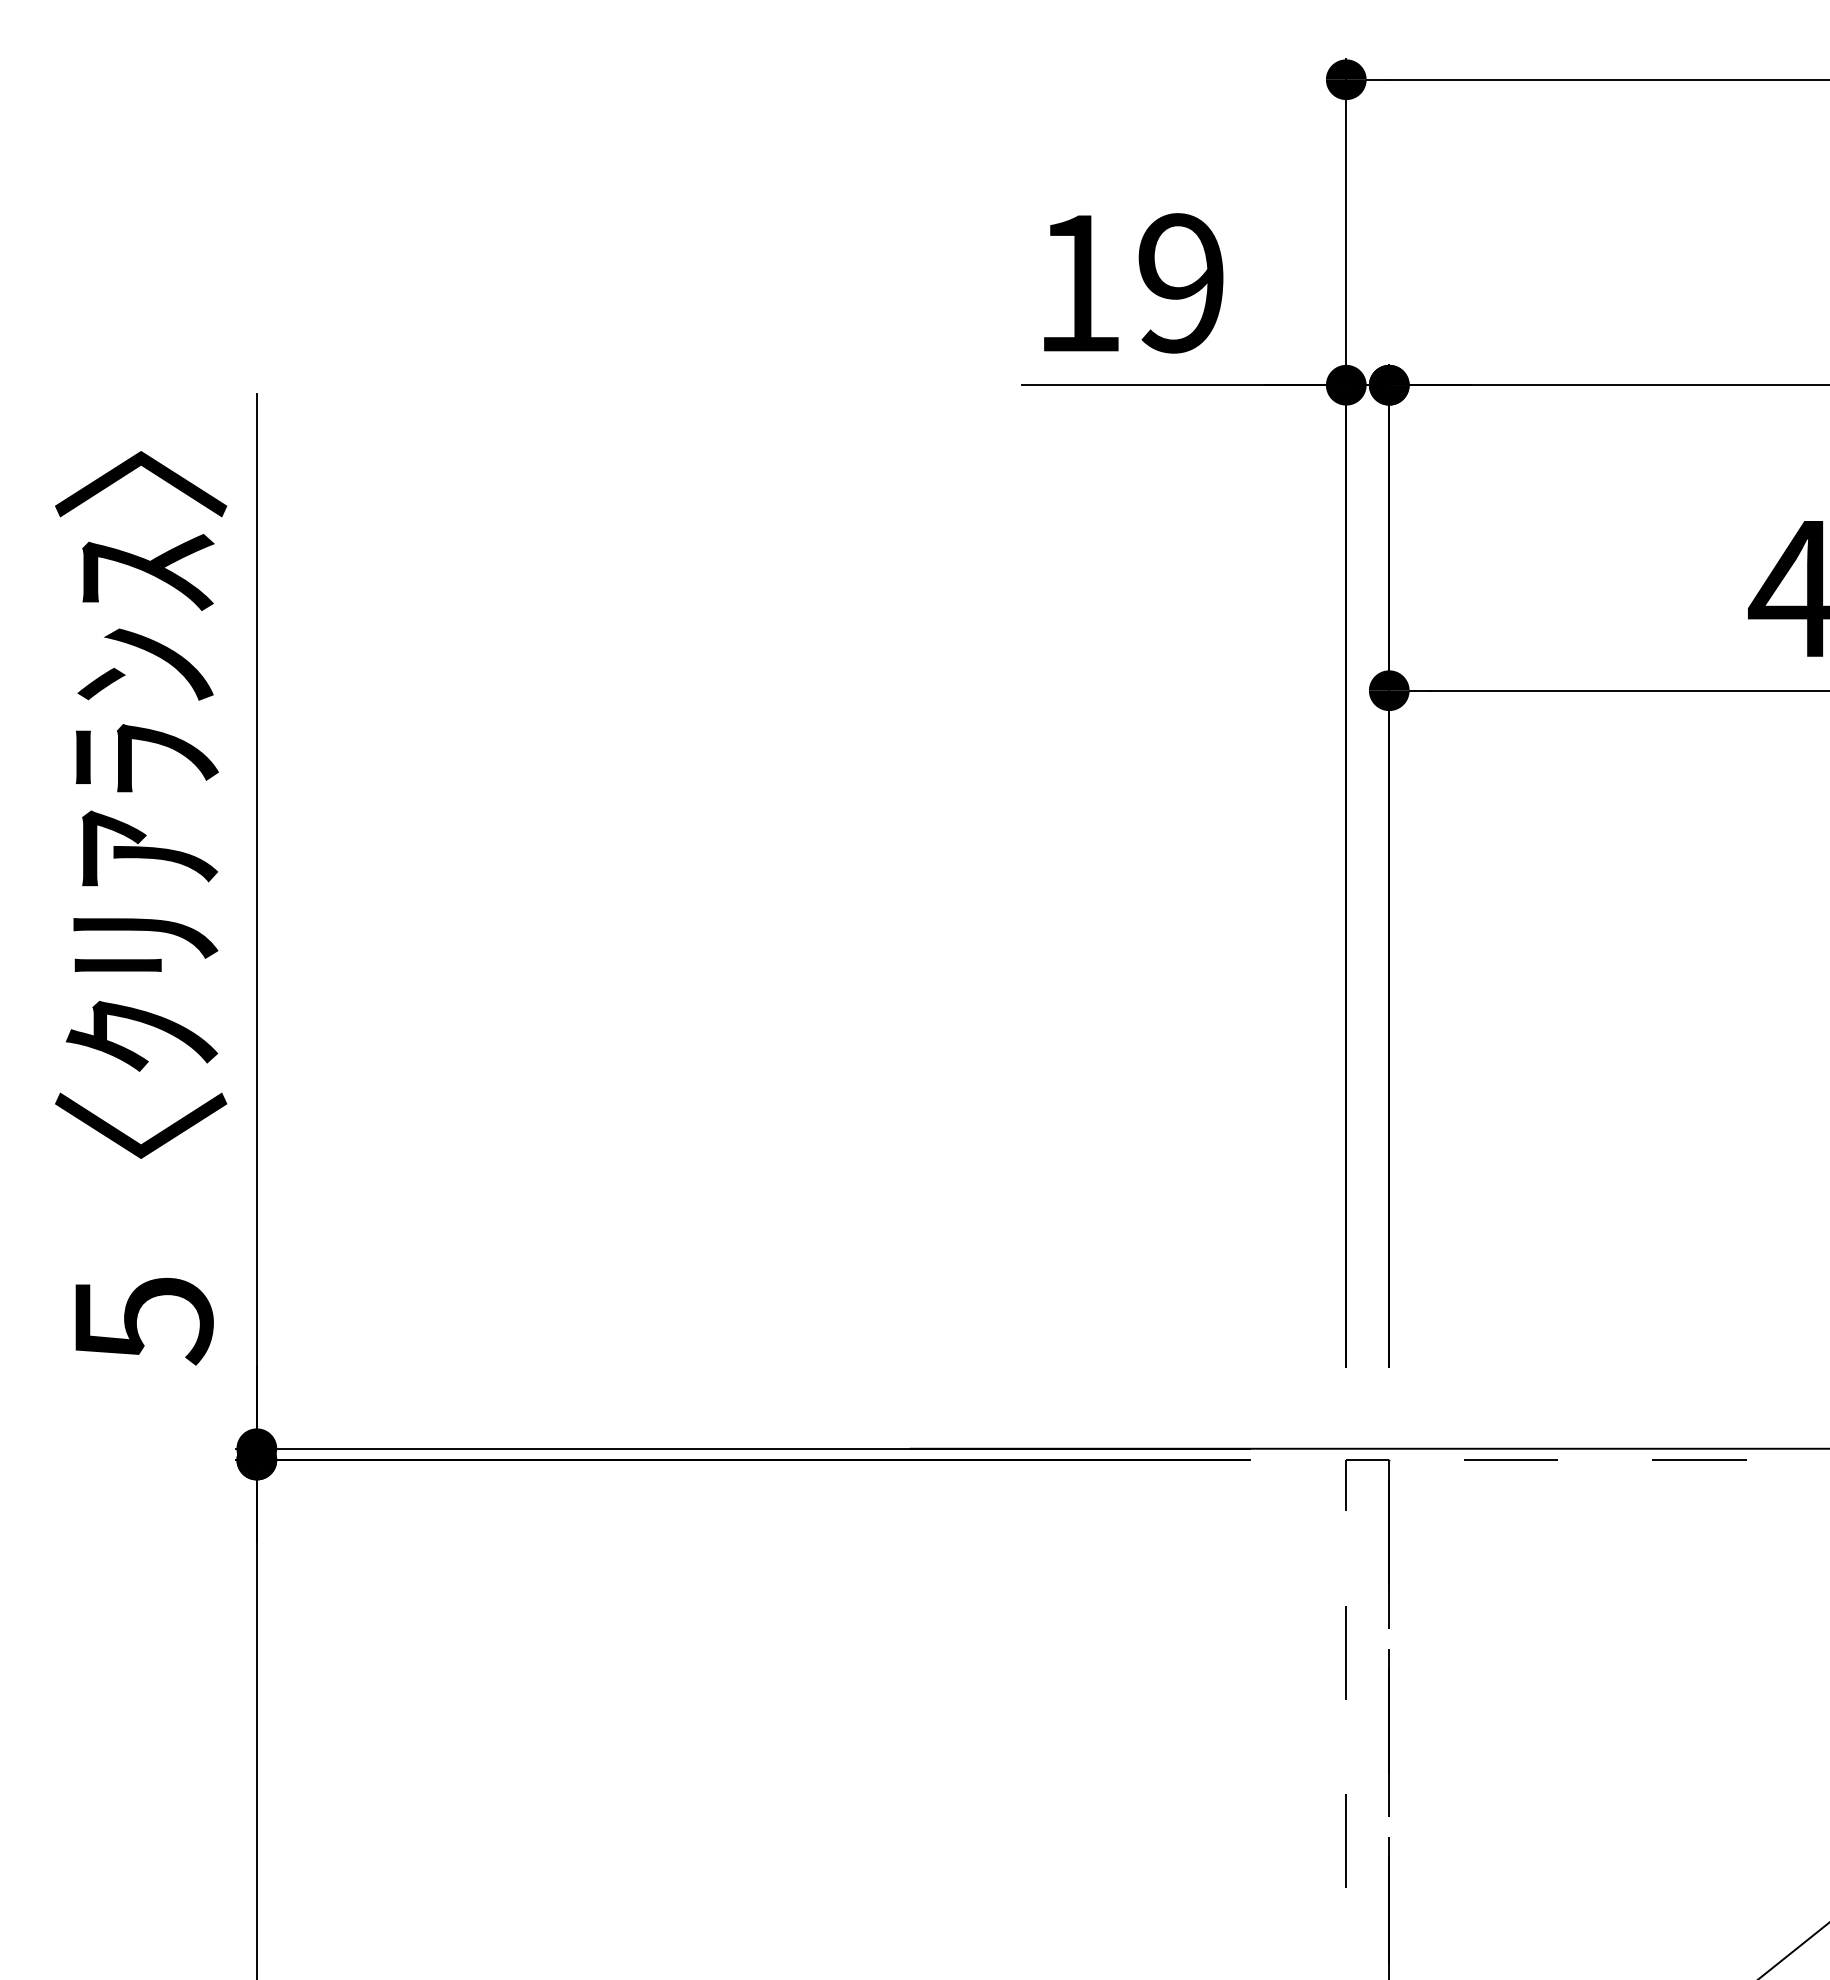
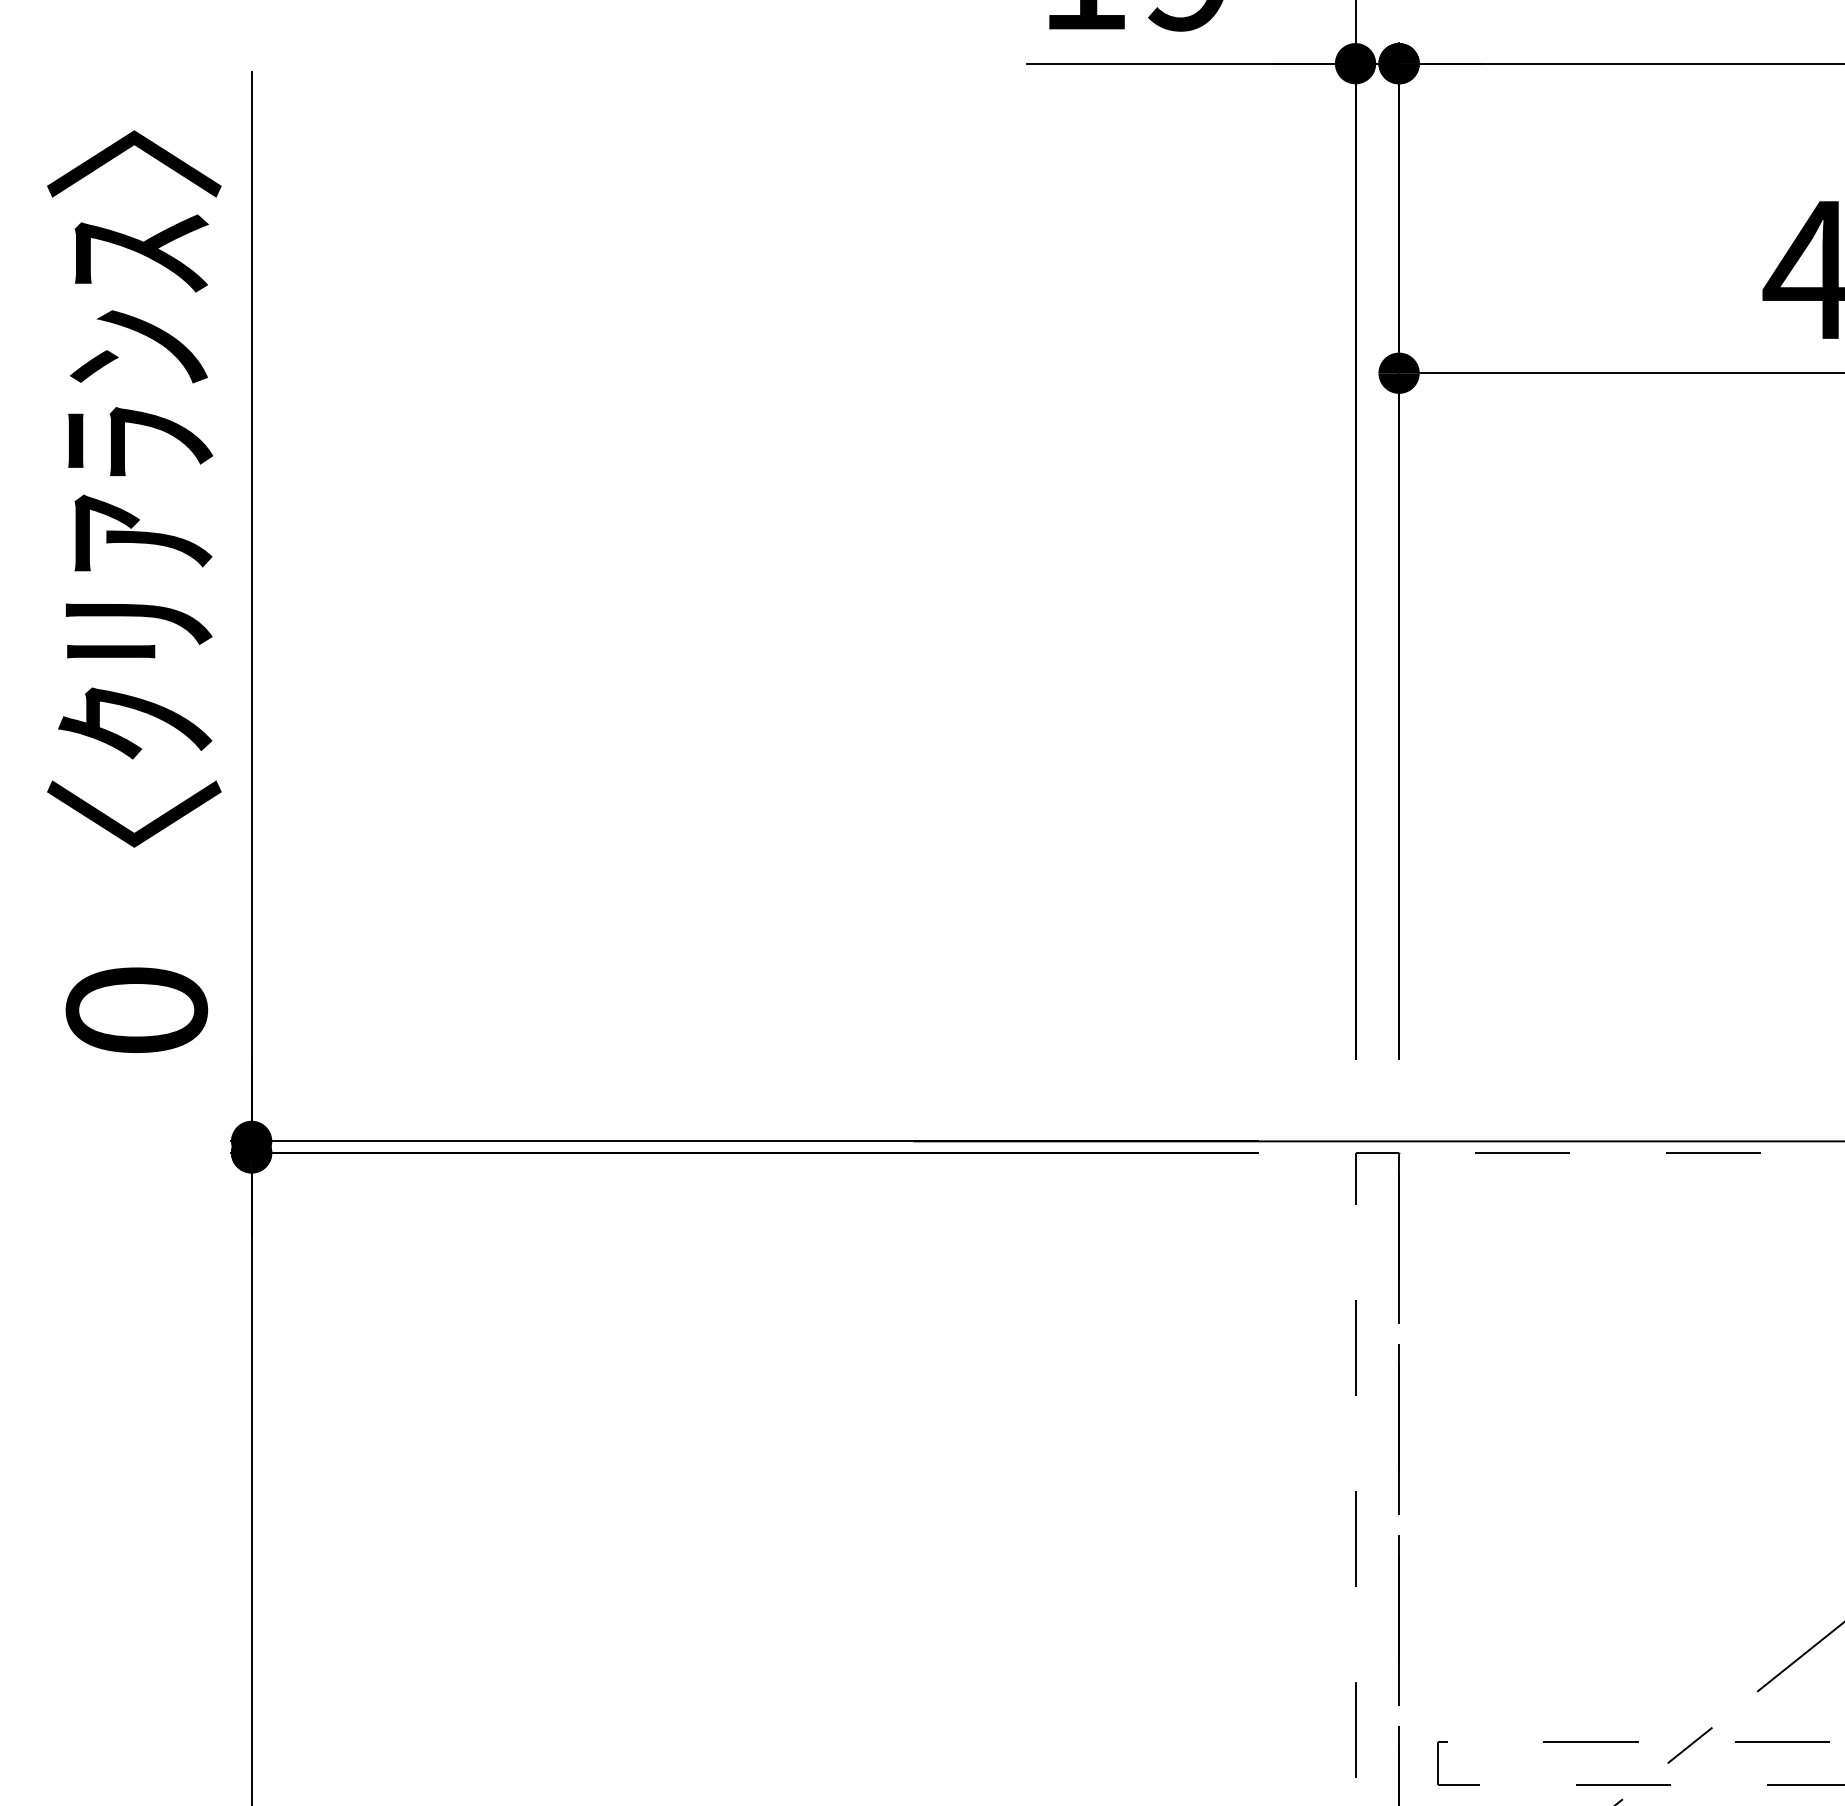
text: (143, 1321) -> (136, 1012), 5 -> 0

